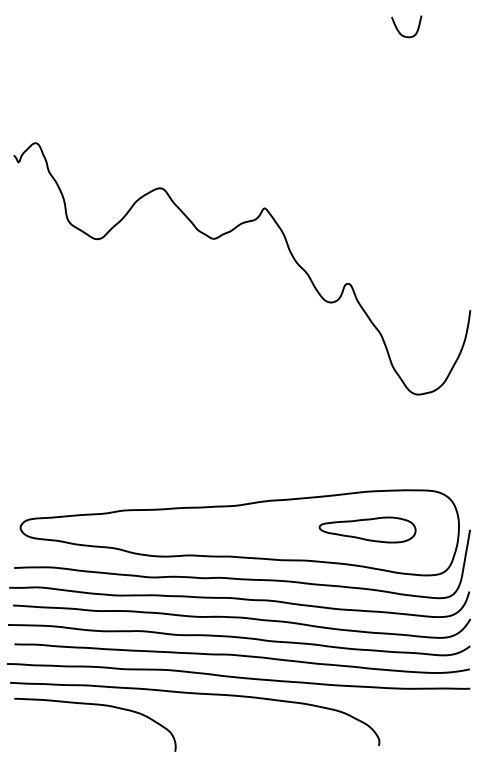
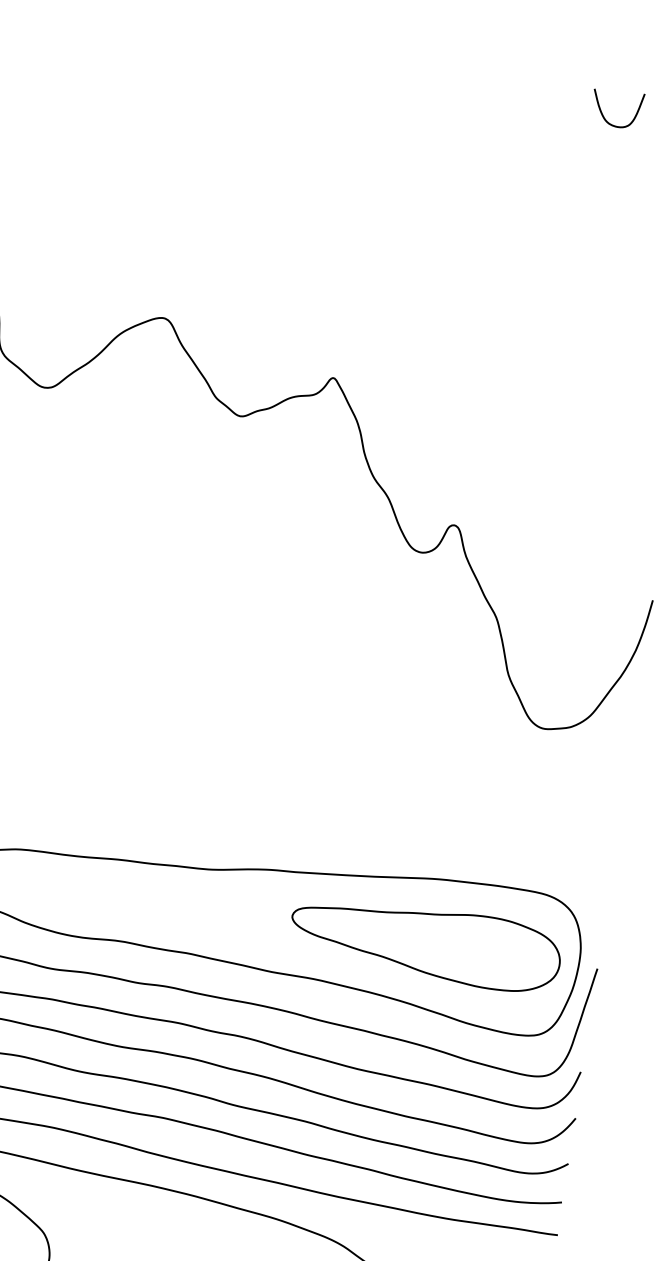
part: (367, 529) -> (425, 942), size x1.67

